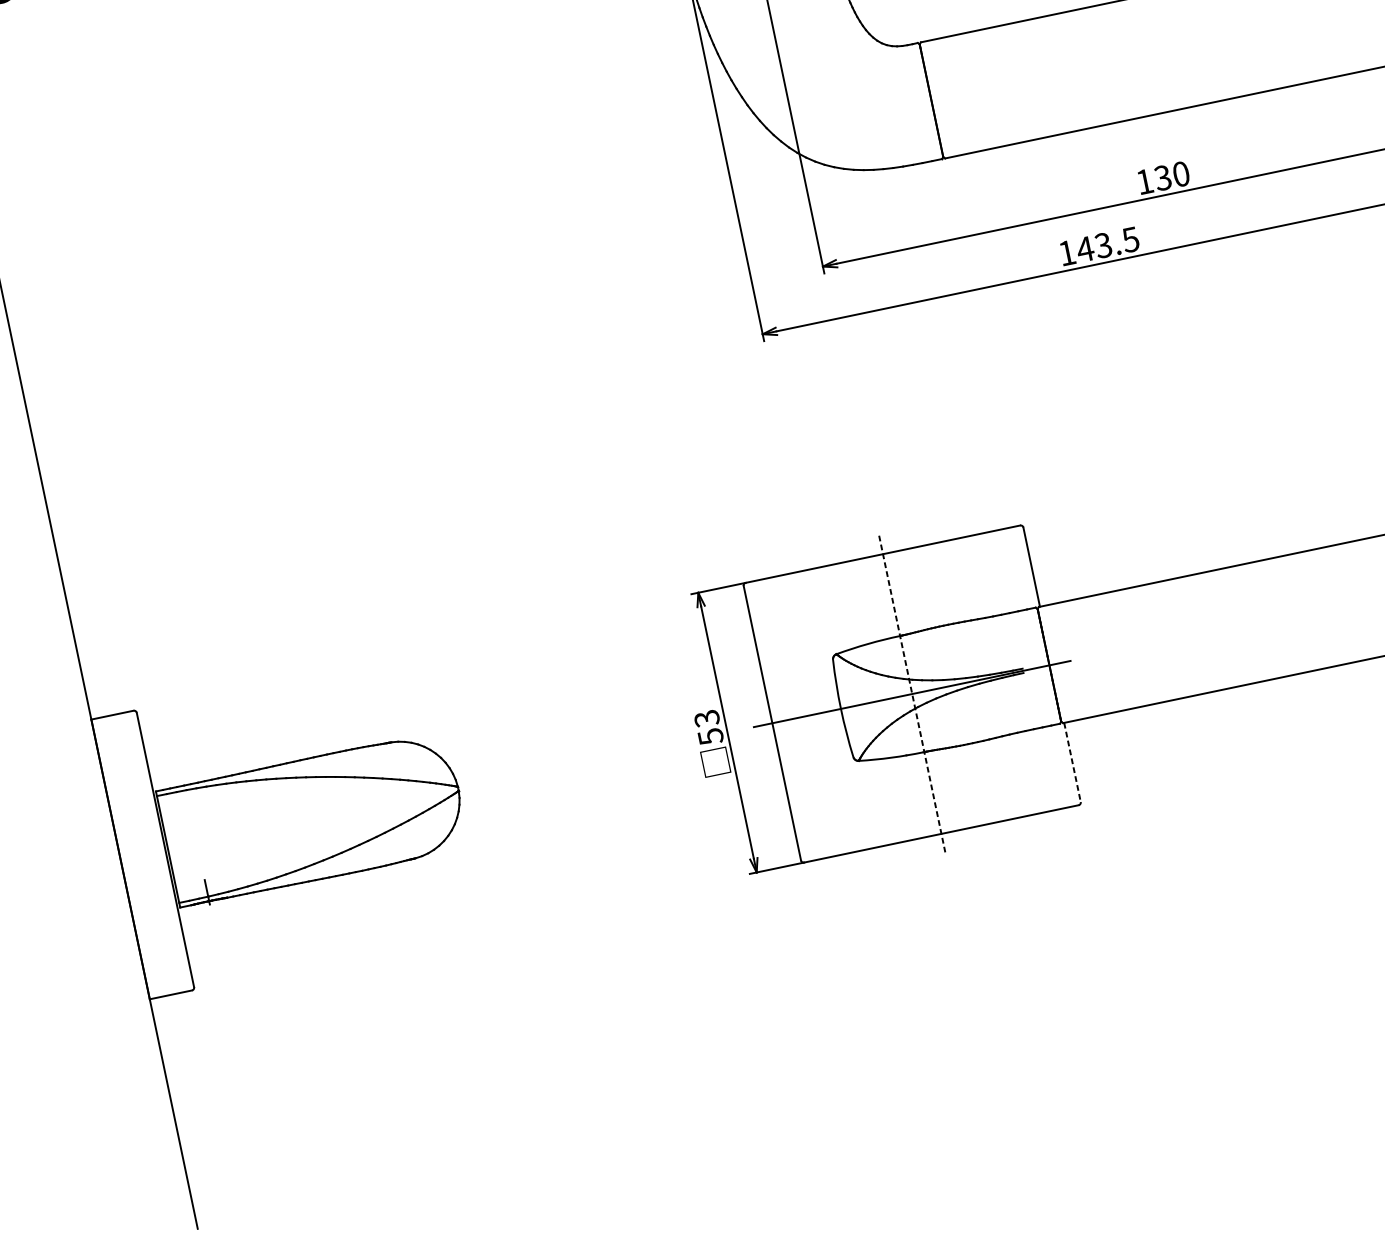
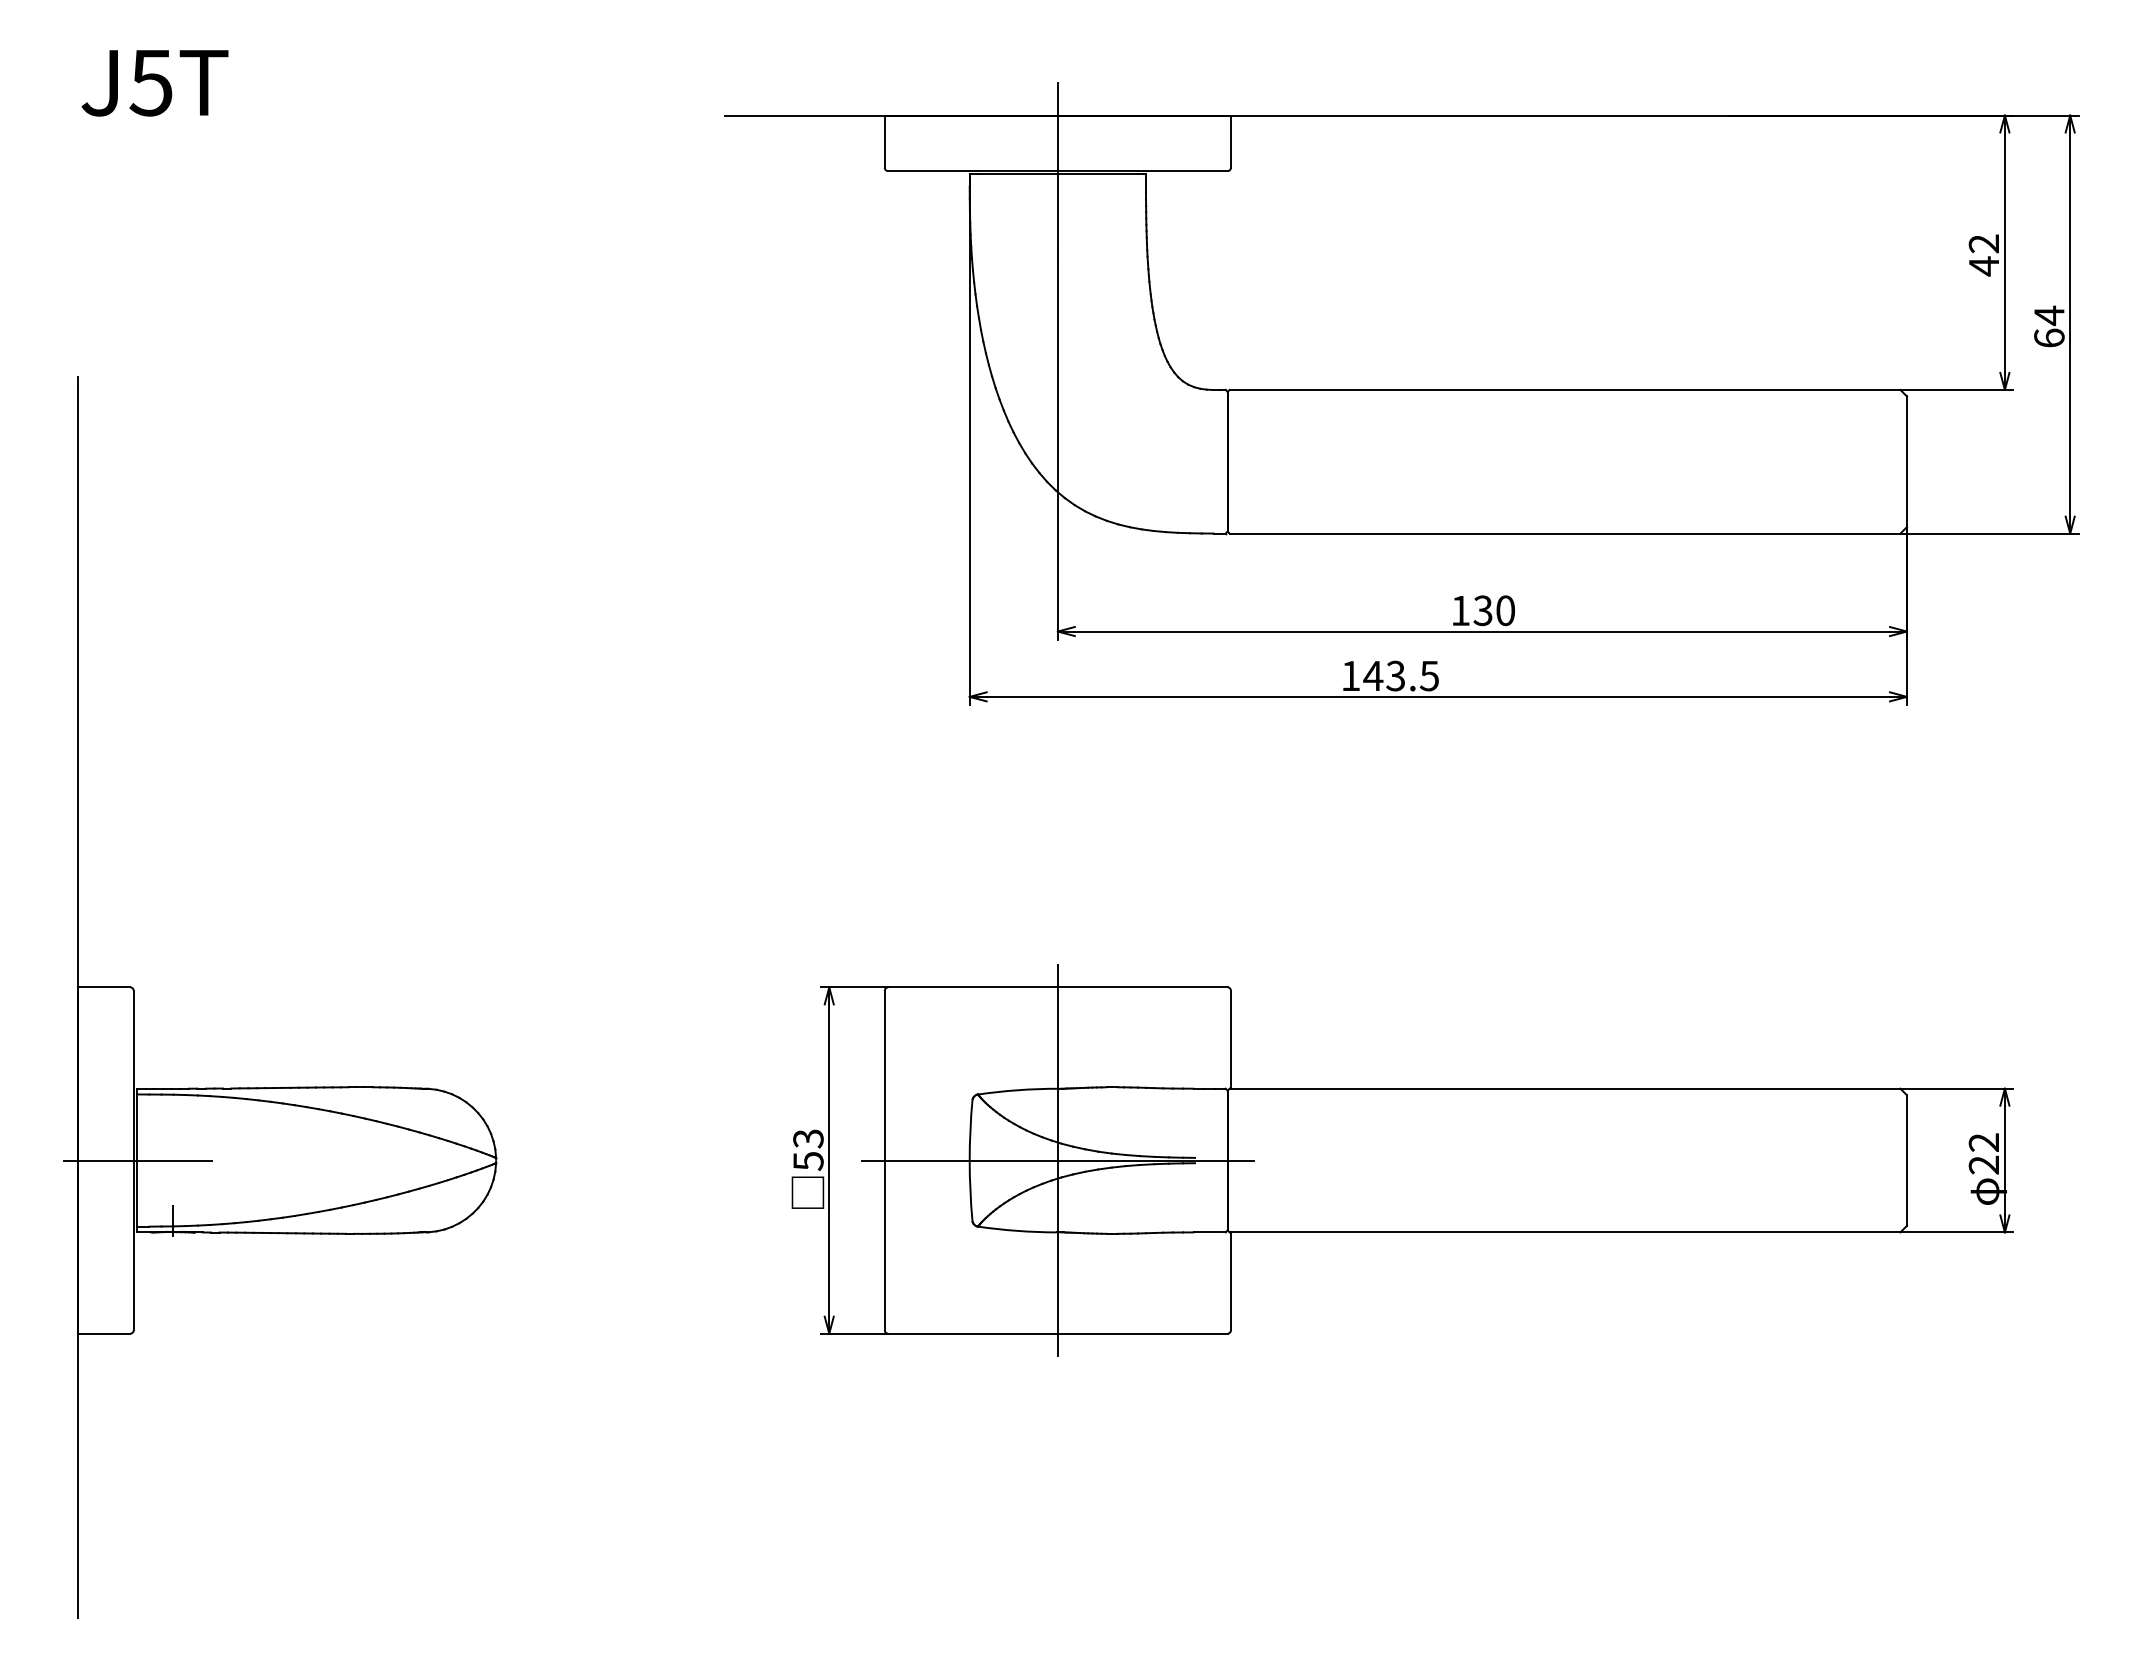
line: (911, 694) -> (1057, 1160), dashed -> solid
line: (1072, 762) -> (1230, 1281), dashed -> solid
line: (169, 849) -> (138, 1160), added

